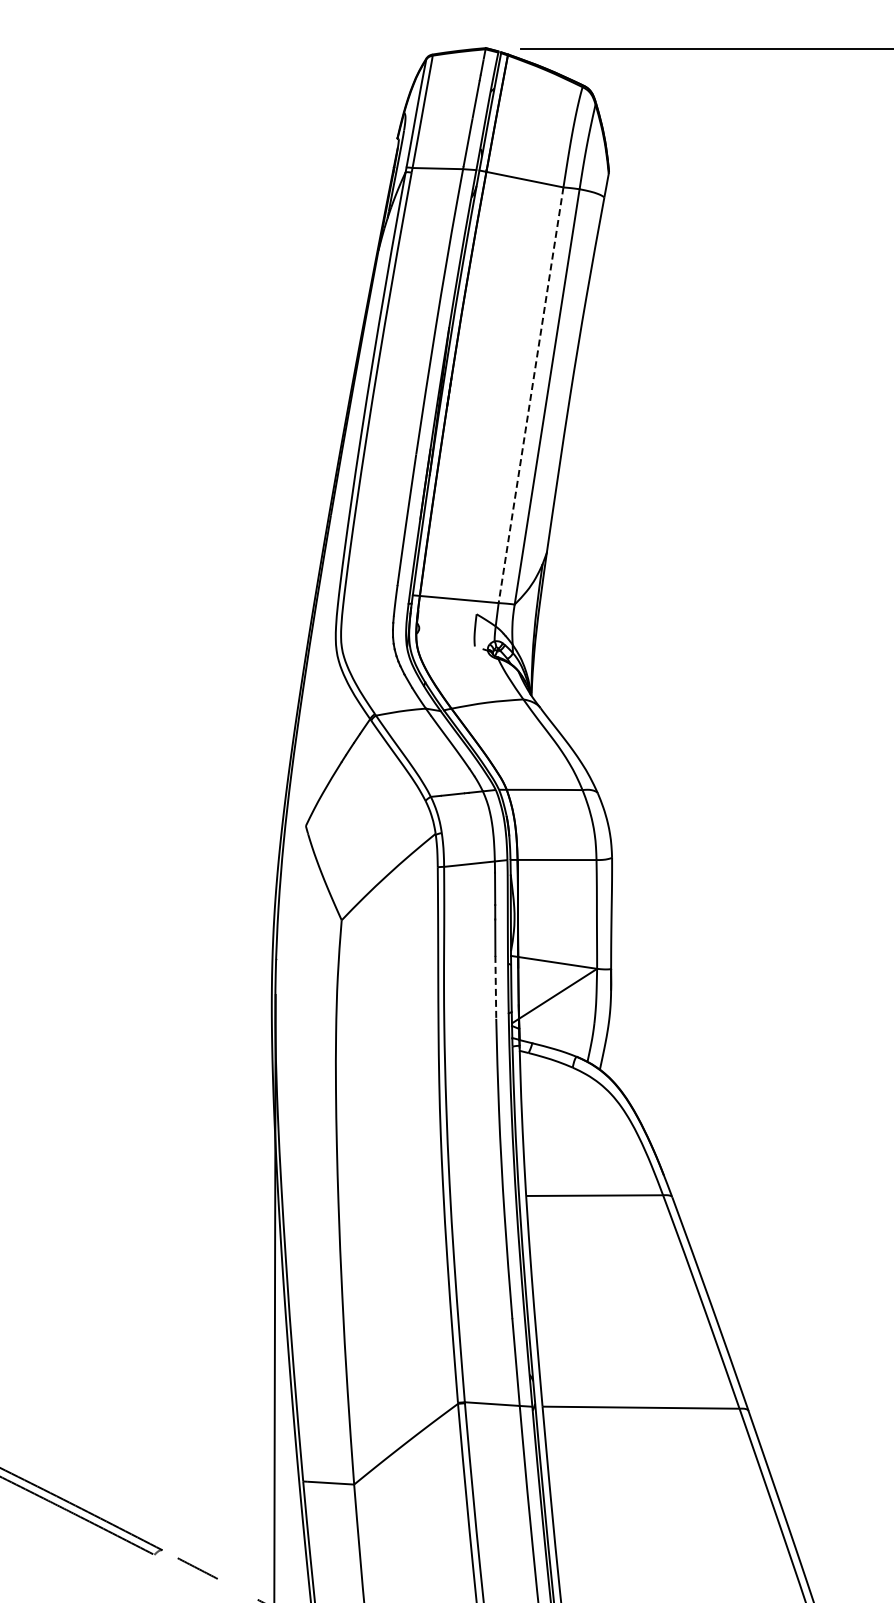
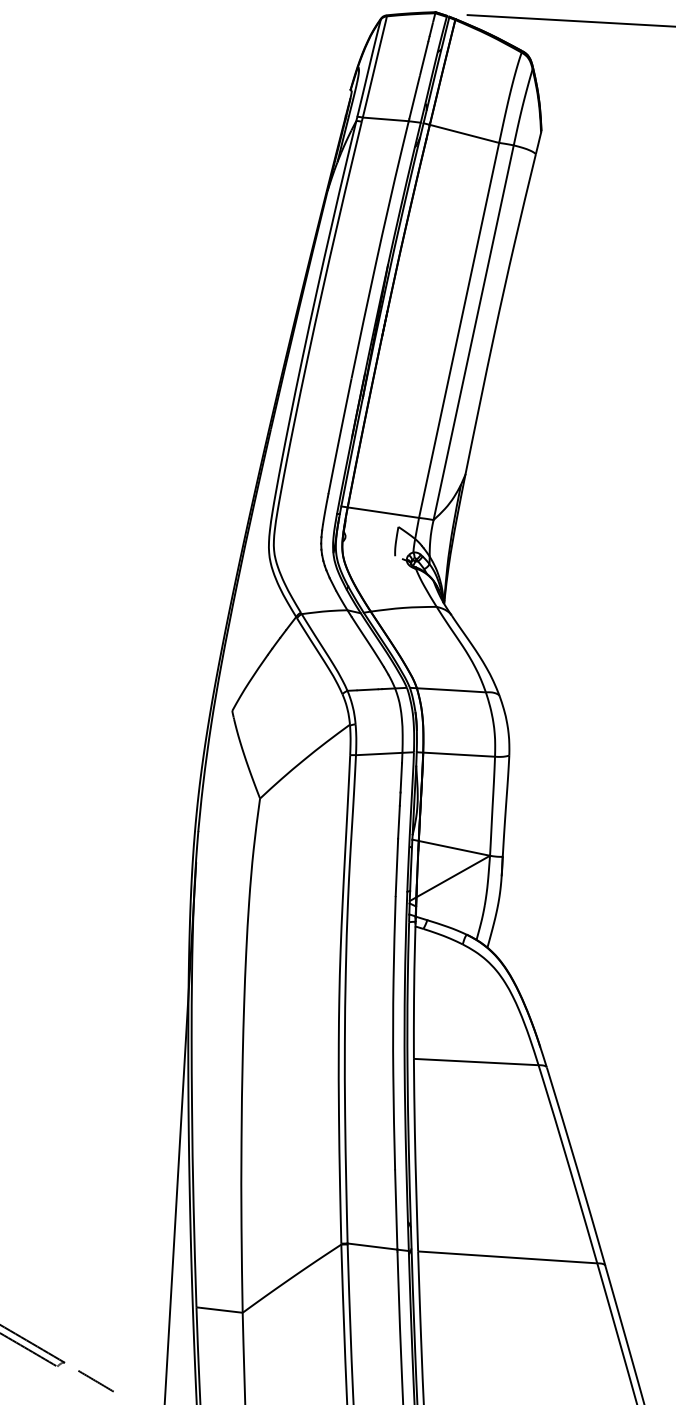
line: (530, 395) -> (458, 330), dashed -> solid
line: (495, 987) -> (396, 867), dashed -> solid

